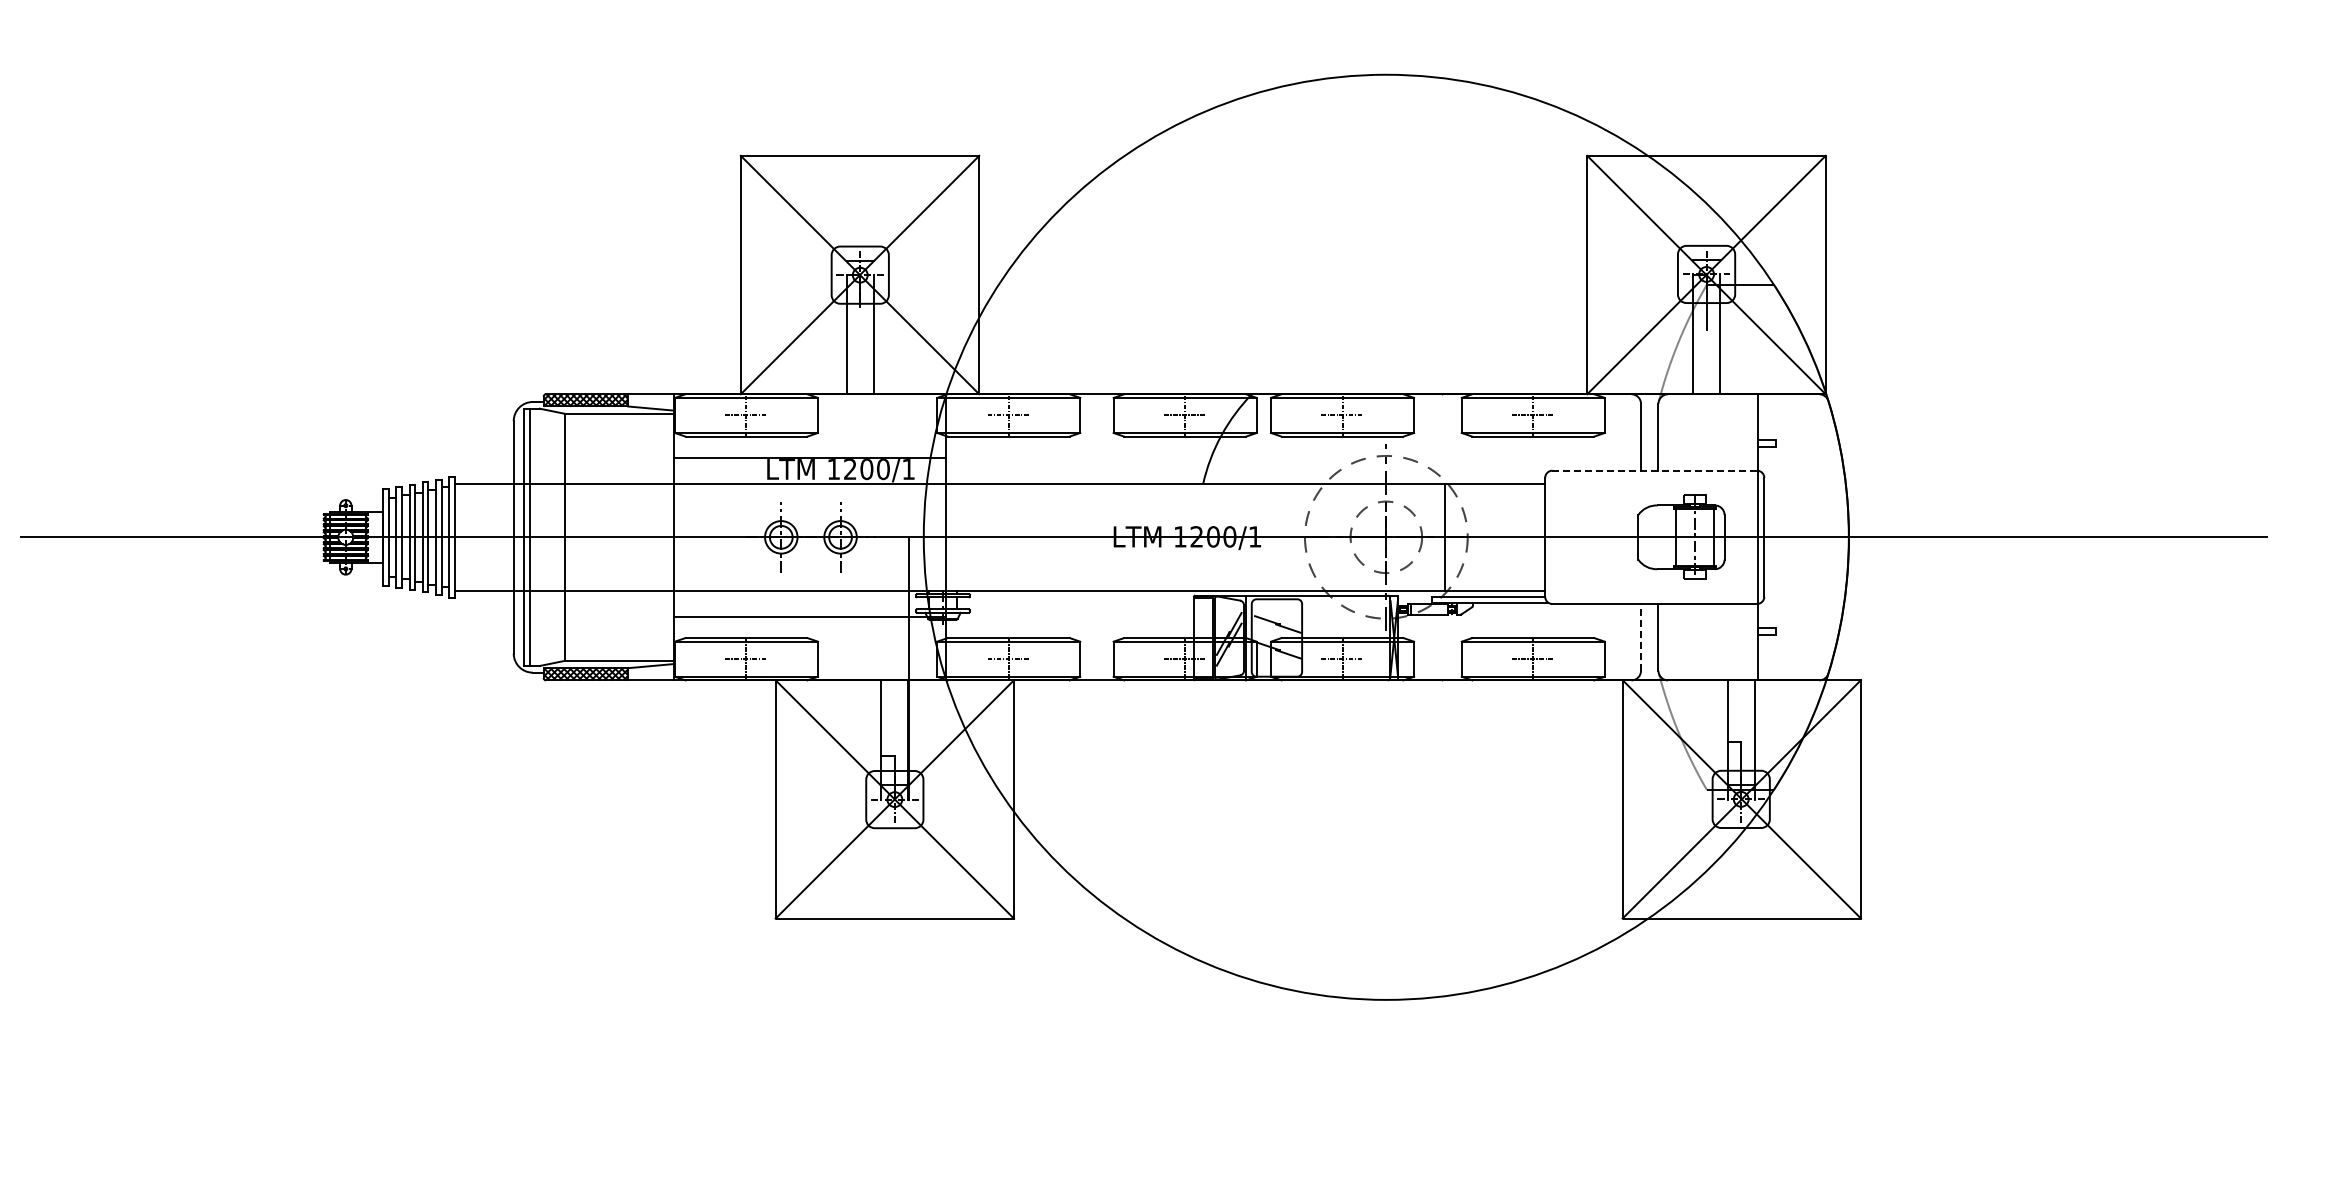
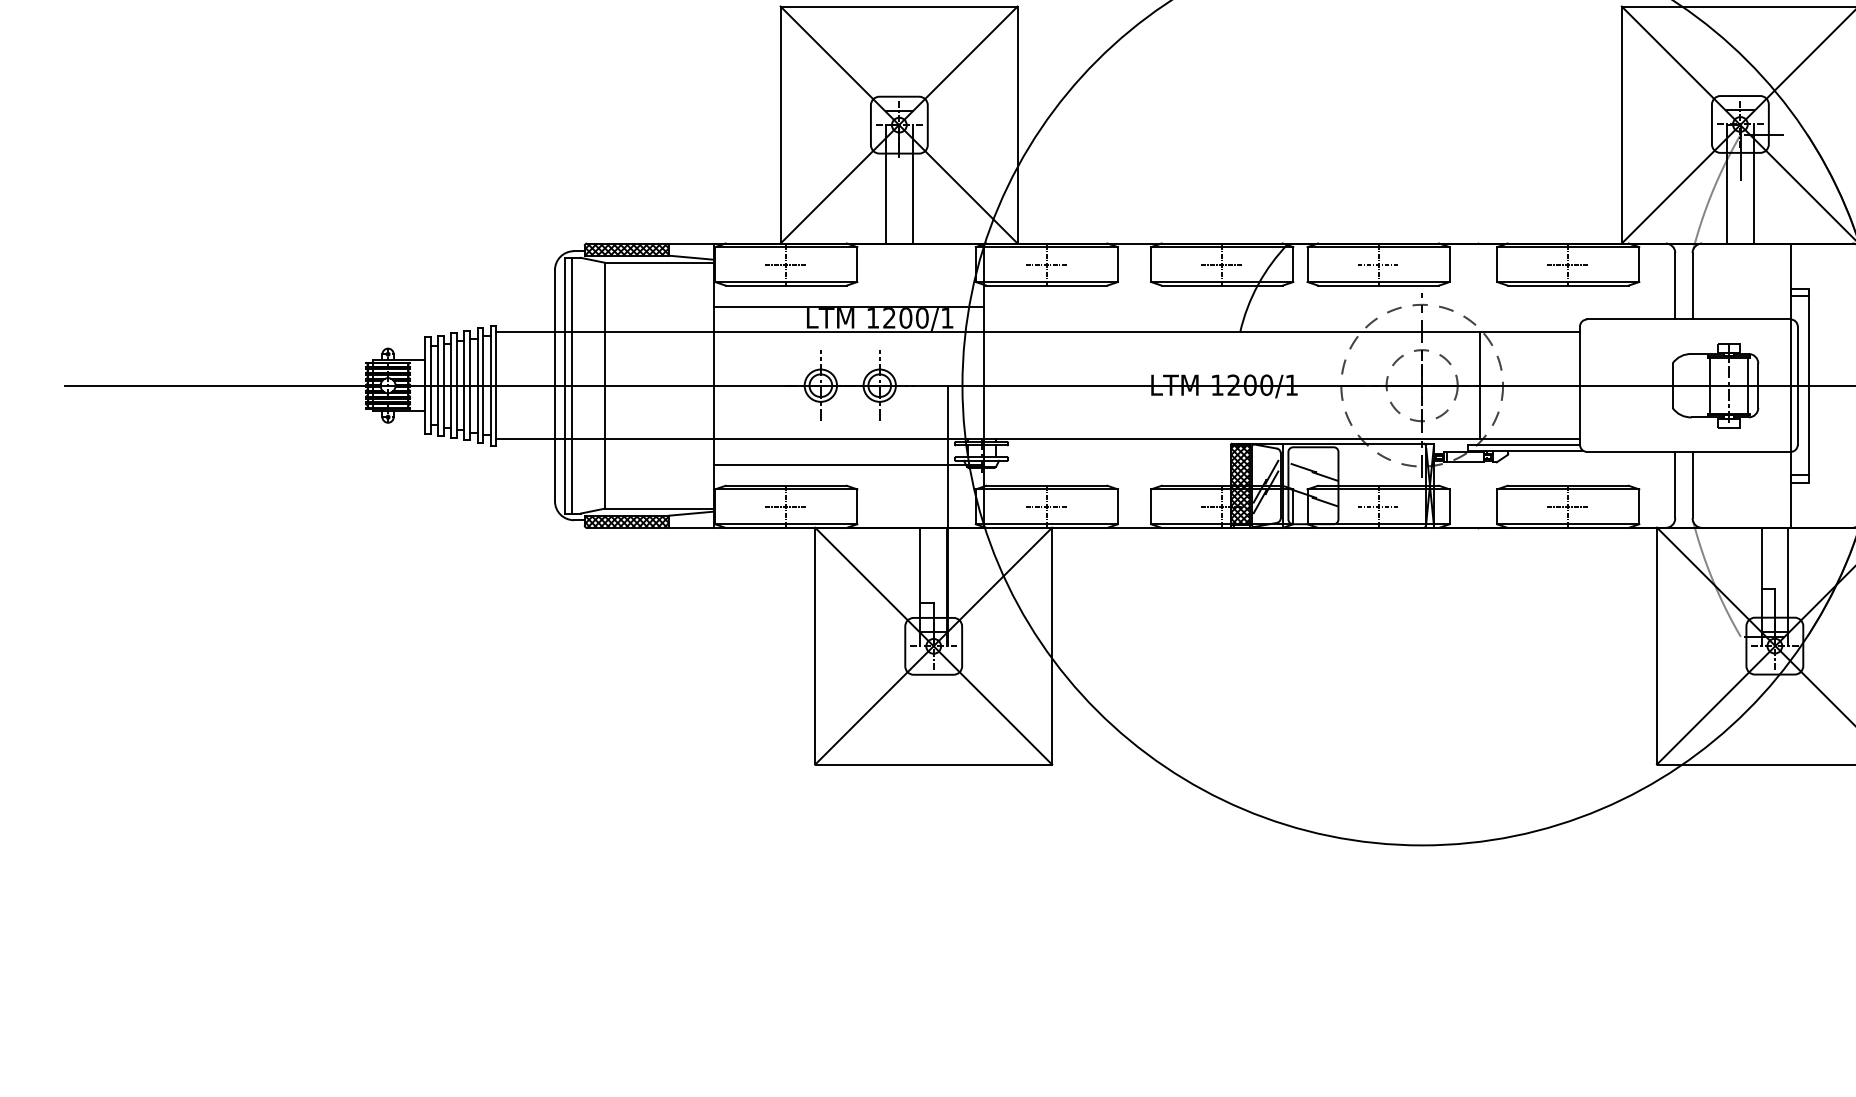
line: (1655, 470) -> (1689, 319), dashed -> solid
line: (1775, 537) -> (1808, 385), added
line: (1641, 636) -> (1675, 484), dashed -> solid
hatch: (1202, 638) -> (1239, 486), added

